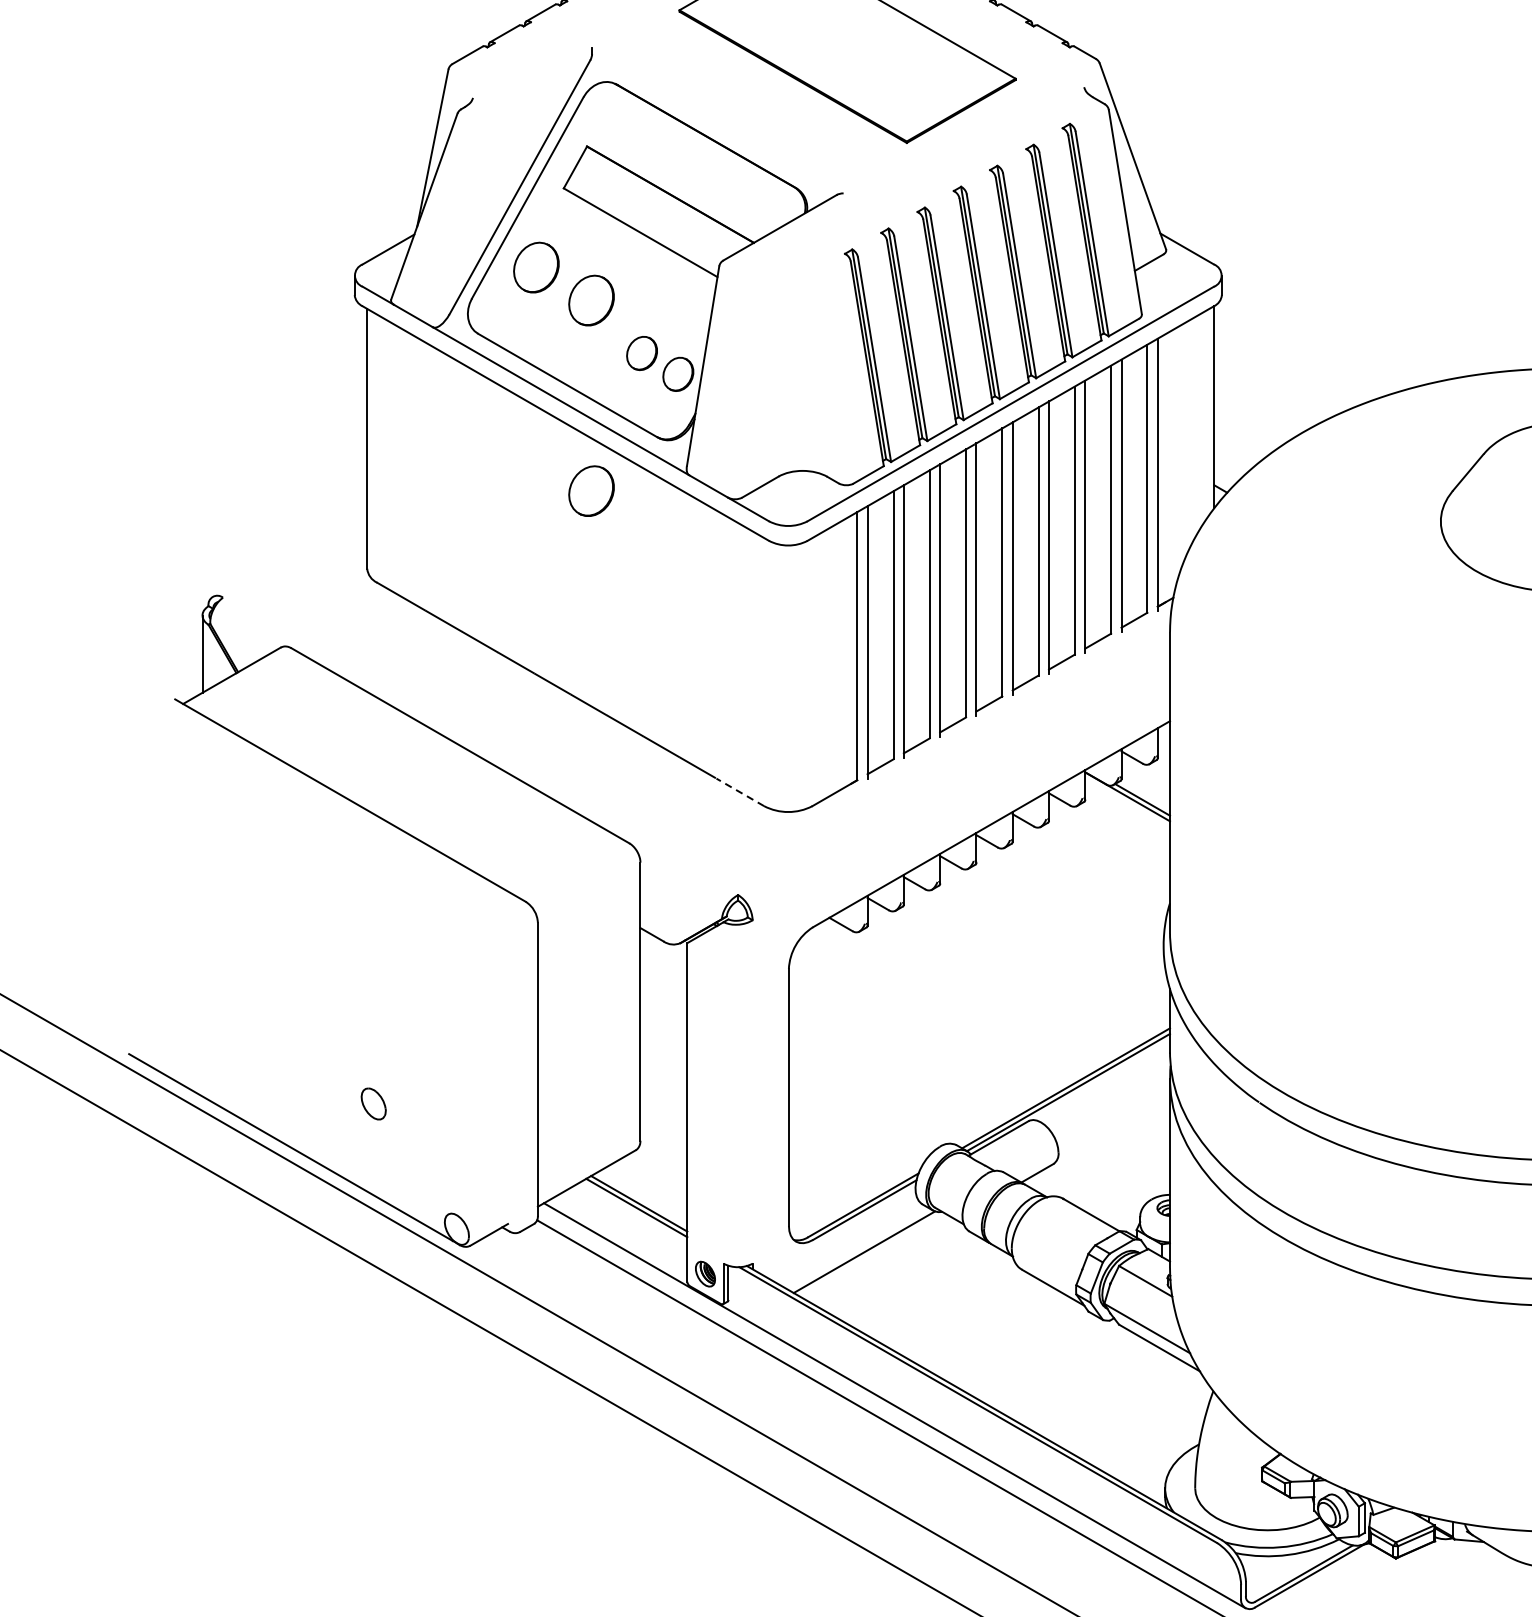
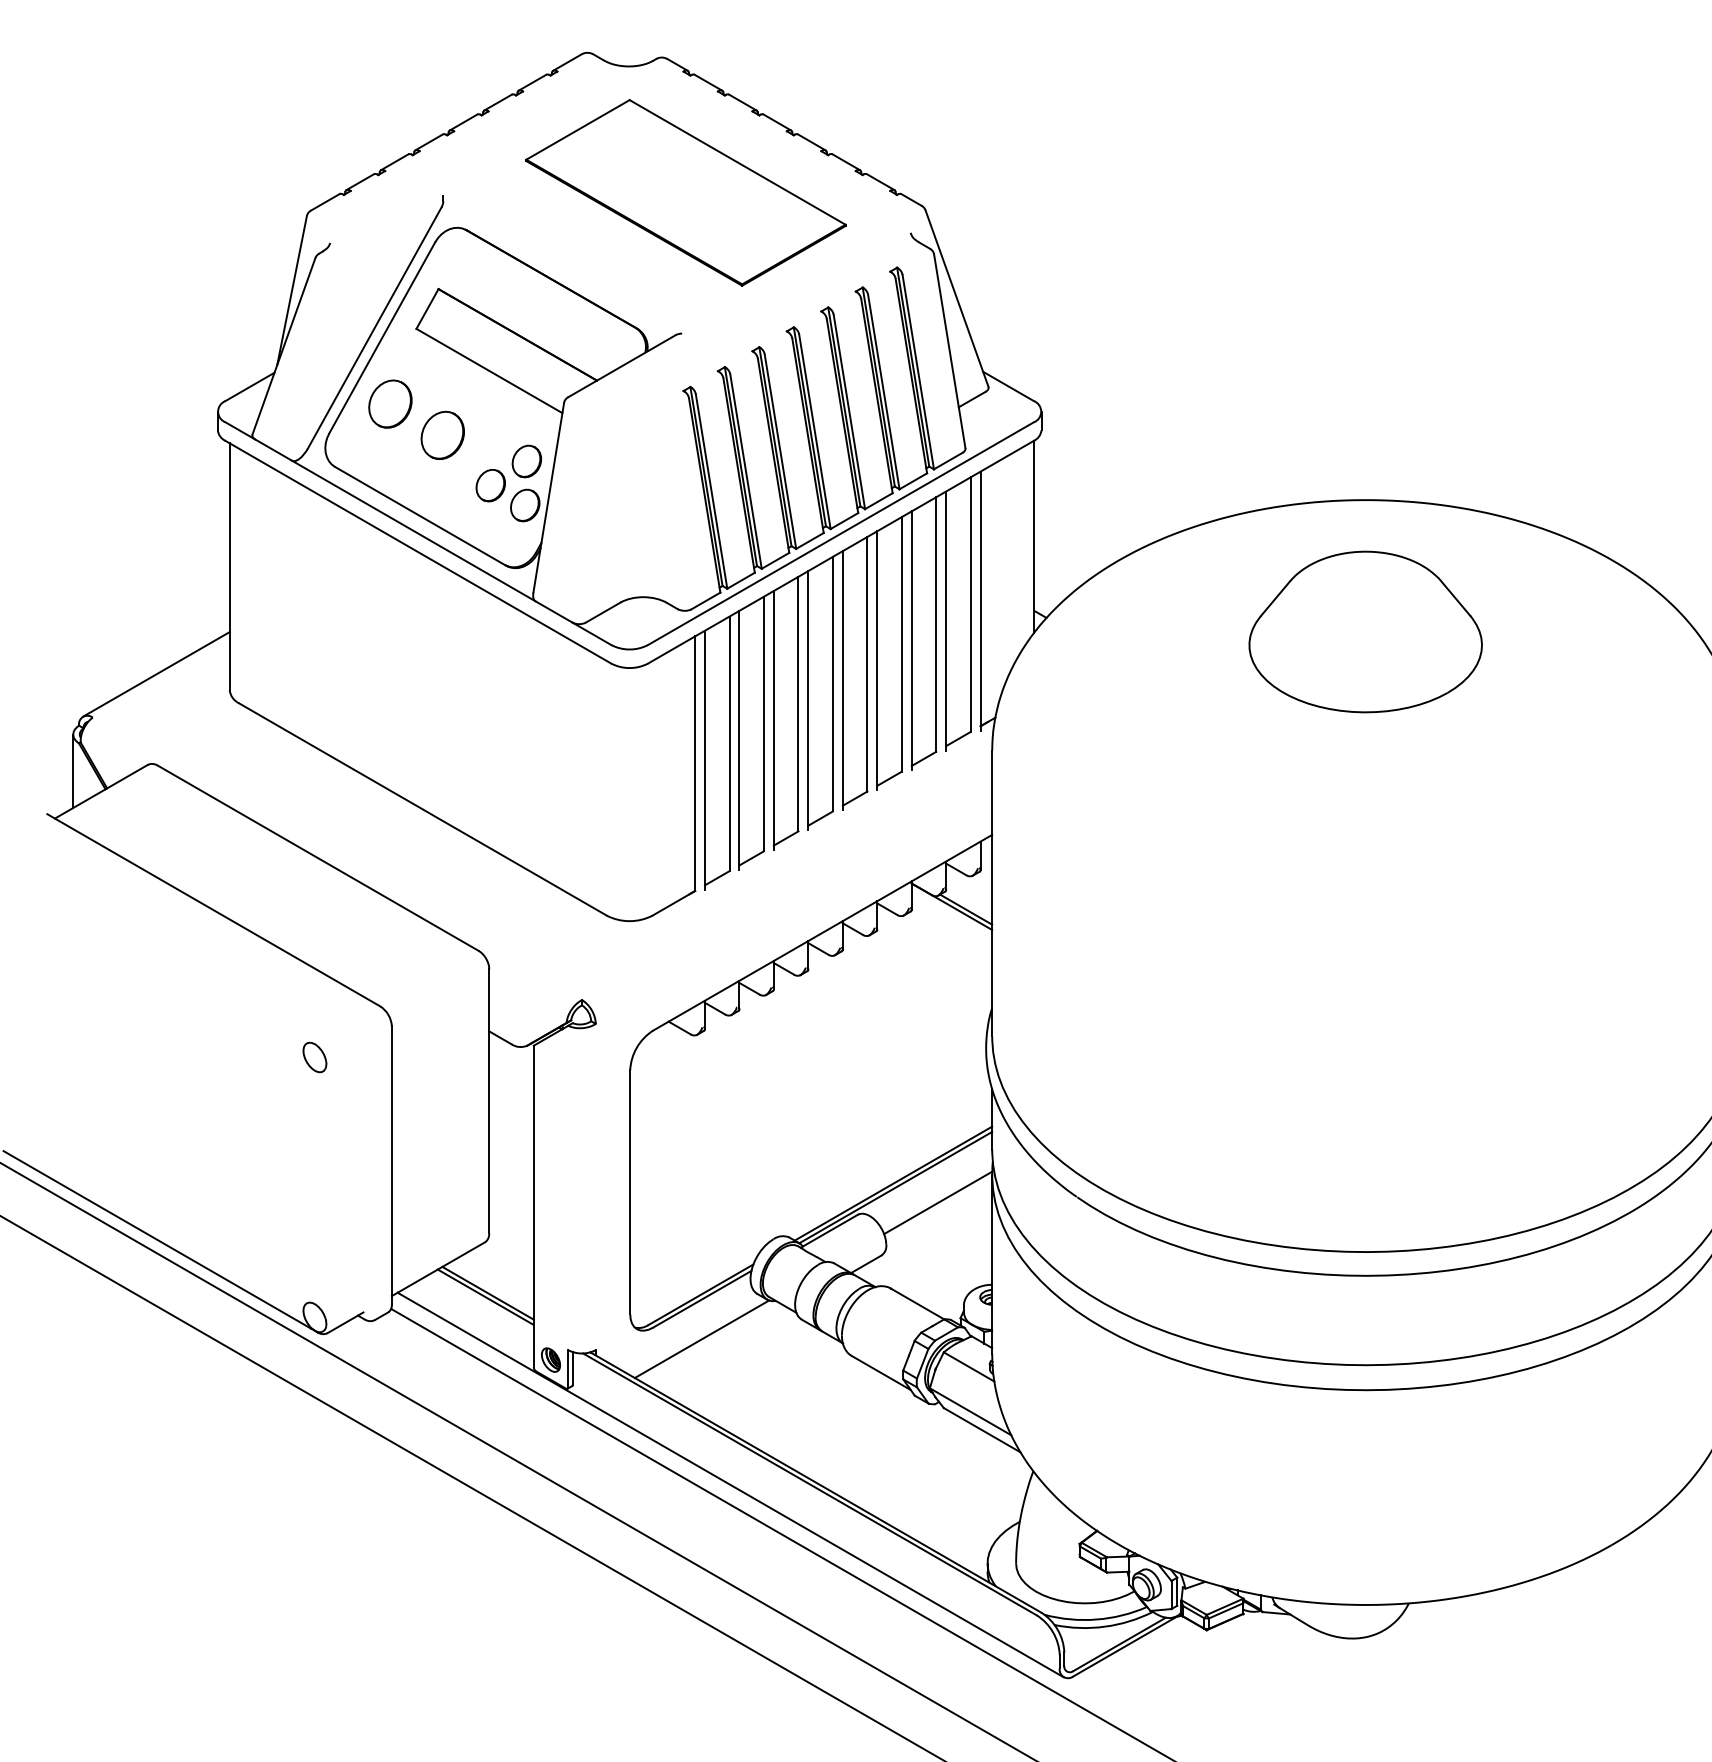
part: (679, 328) -> (526, 461), added
part: (591, 490) -> (442, 615), removed
line: (290, 552) -> (156, 674), added
line: (739, 792) -> (583, 902), dashed -> solid
part: (373, 1104) -> (314, 1057), moved
line: (1113, 1108) -> (938, 1202), added

